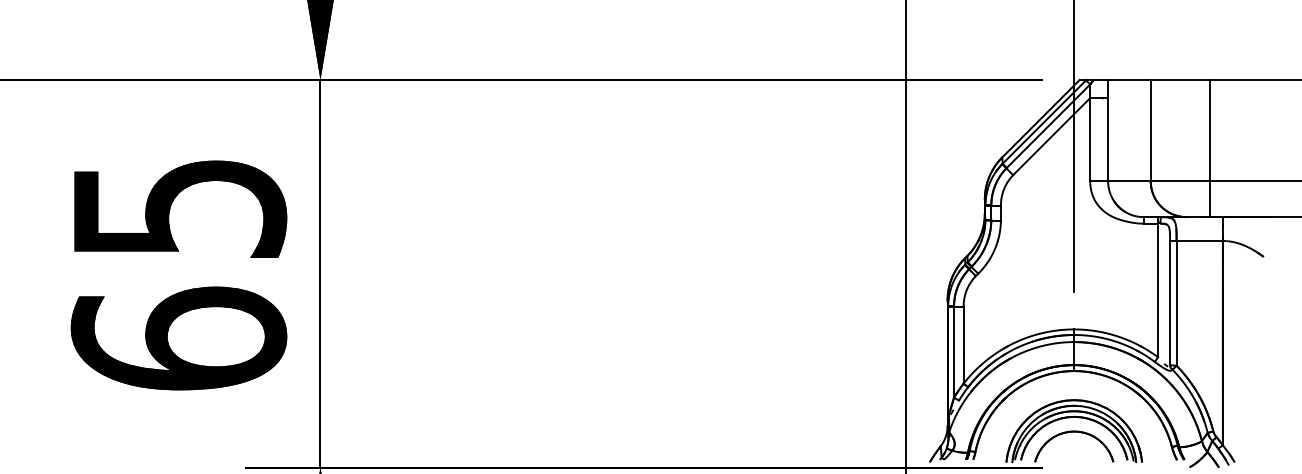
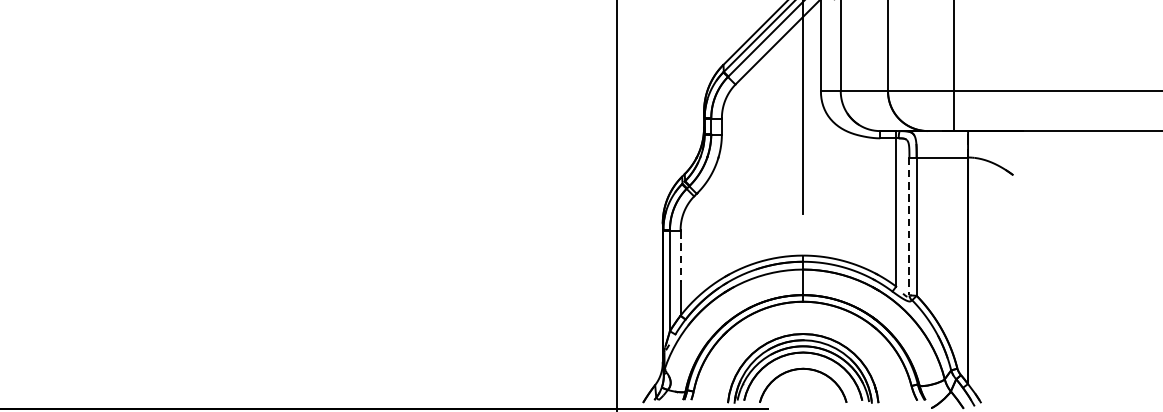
line: (1170, 303) -> (909, 226), solid -> dashed
line: (963, 330) -> (680, 256), solid -> dashed

